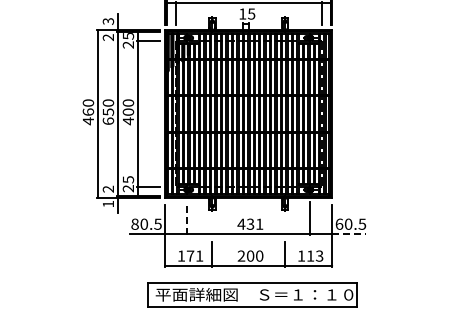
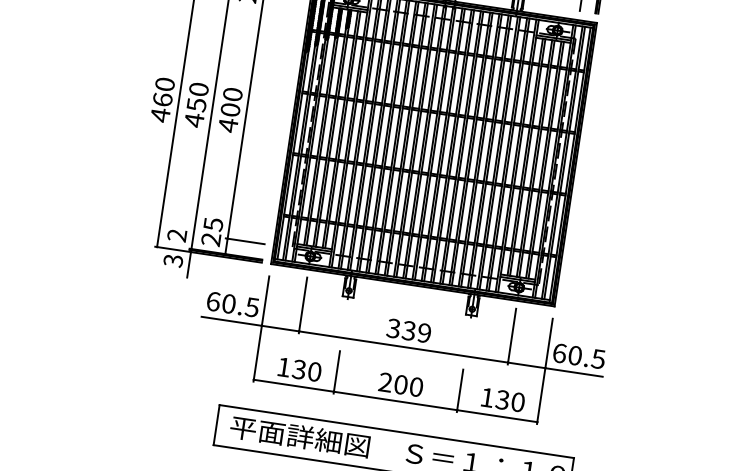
text: (108, 121) -> (194, 120), 650 -> 450
text: (108, 203) -> (173, 259), 1 -> 3
line: (187, 218) -> (303, 305), dashed -> solid
text: (134, 223) -> (212, 300), 80.5 -> 60.5
text: (250, 223) -> (409, 329), 431 -> 339
line: (349, 234) -> (574, 373), dashed -> solid
text: (194, 255) -> (306, 369), 171 -> 130
text: (314, 255) -> (509, 399), 113 -> 130

